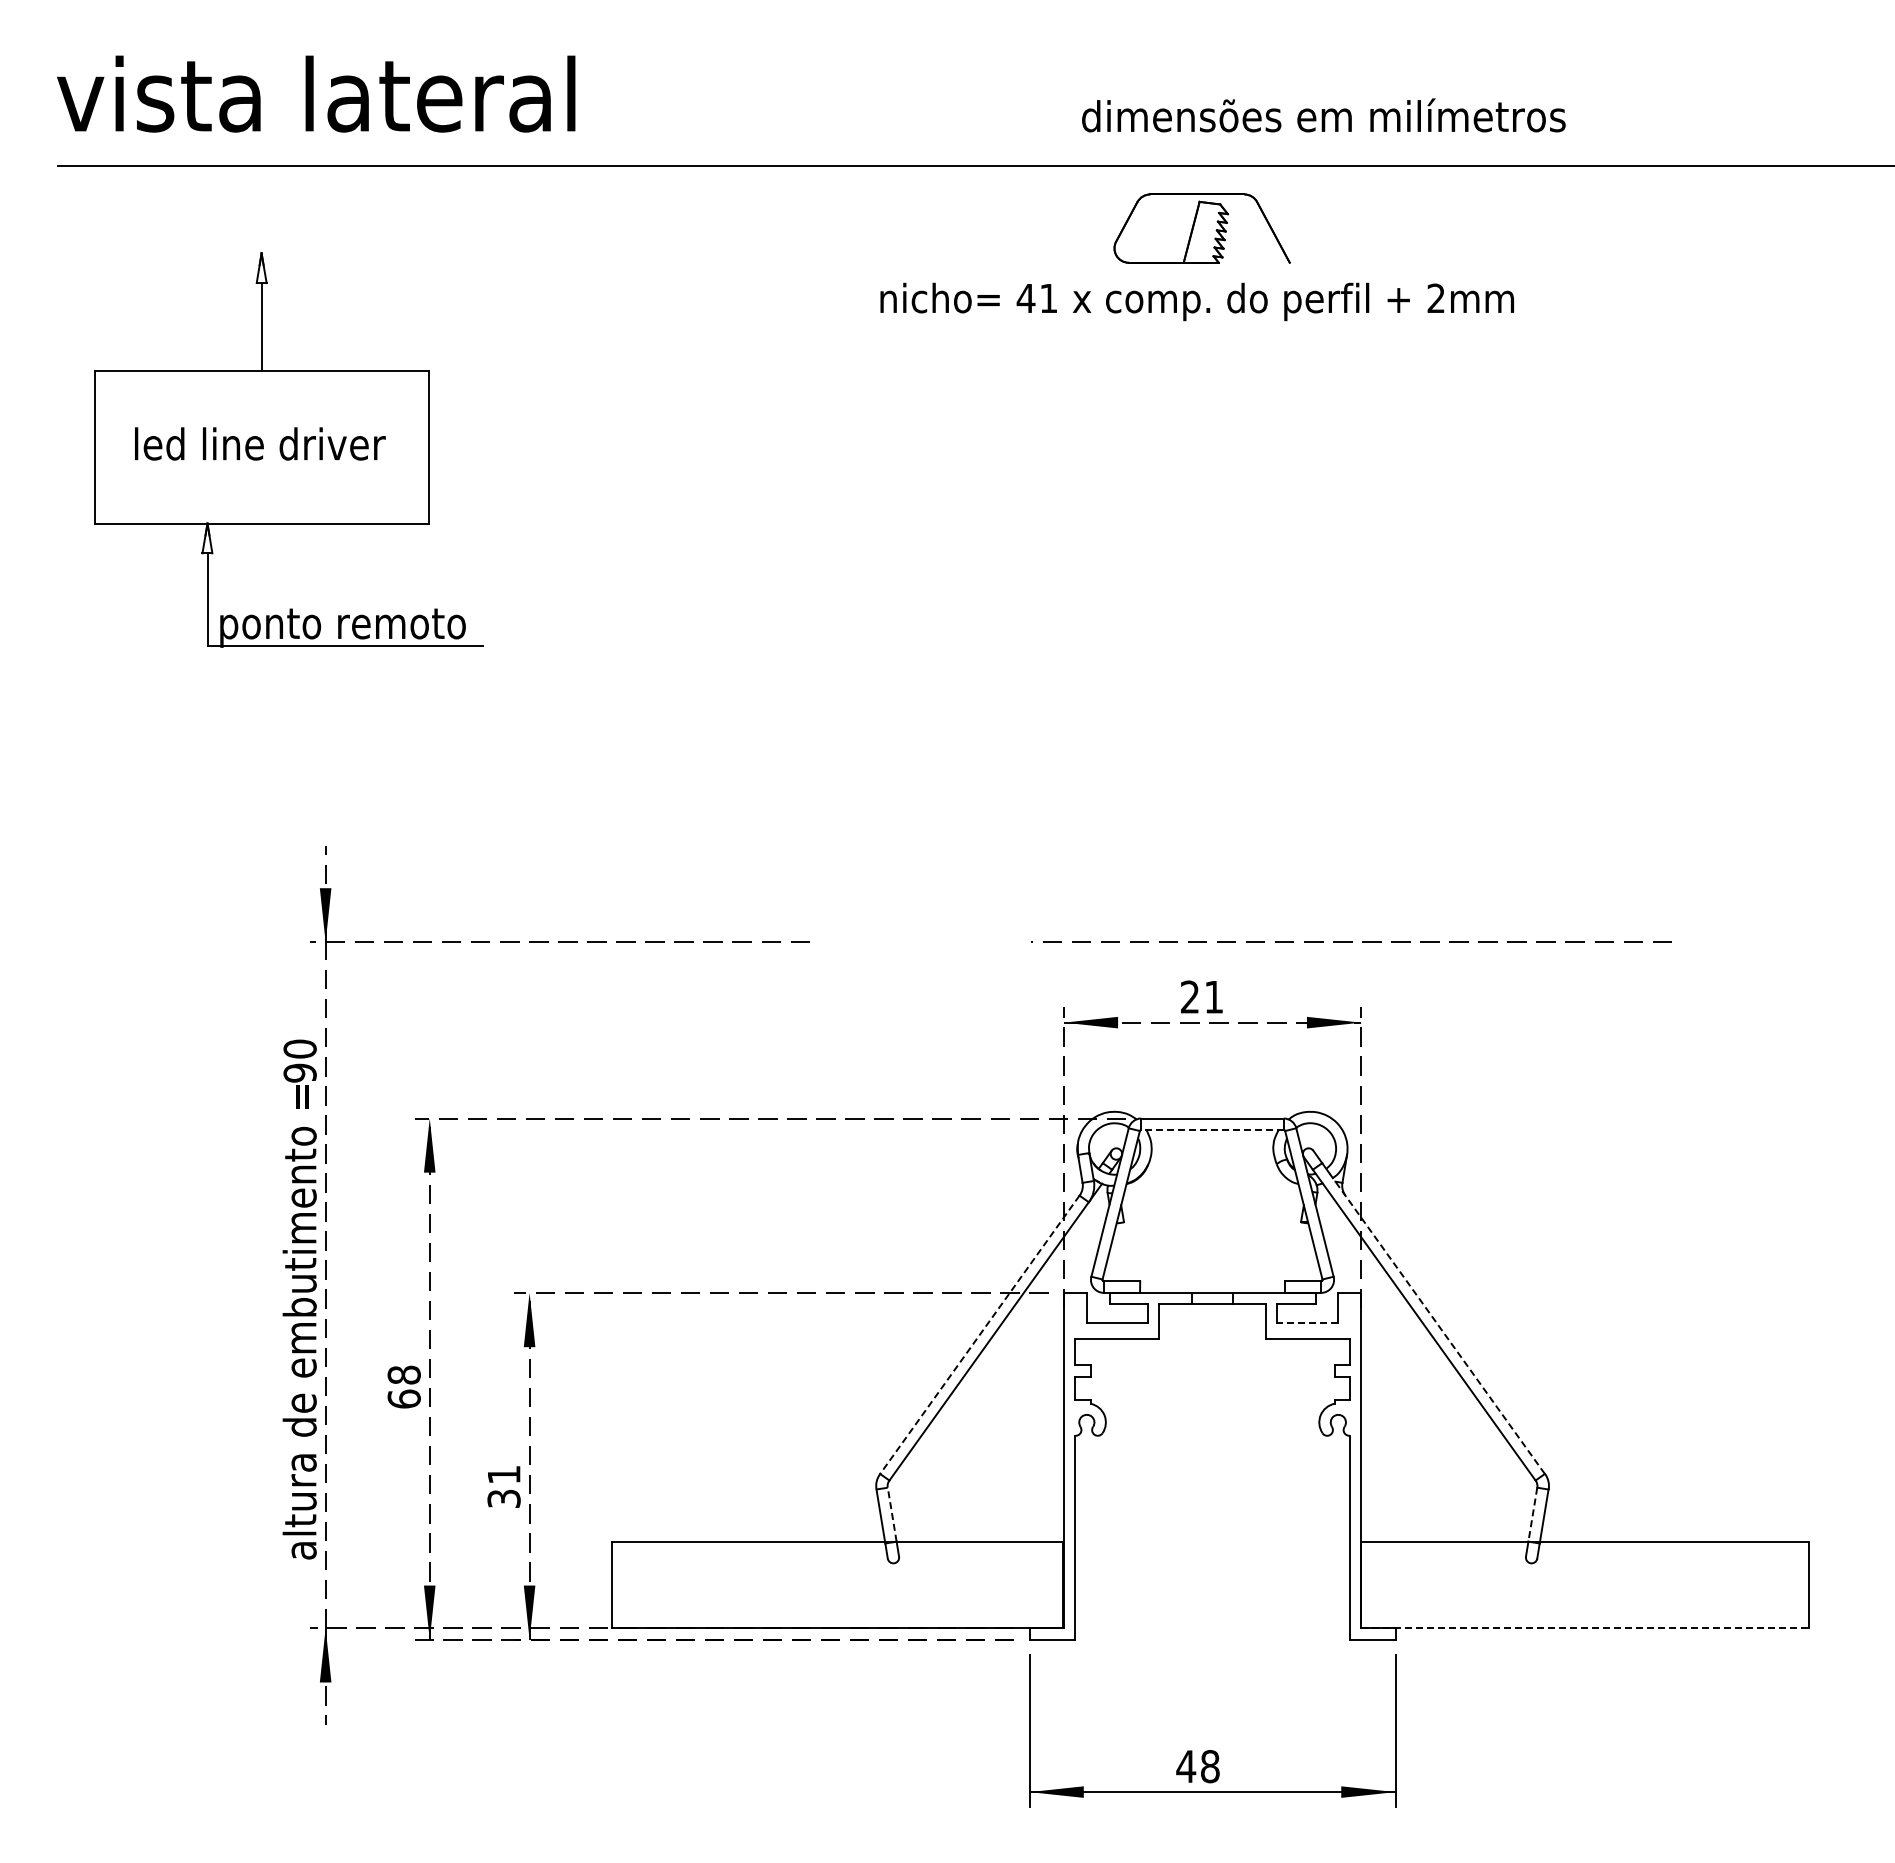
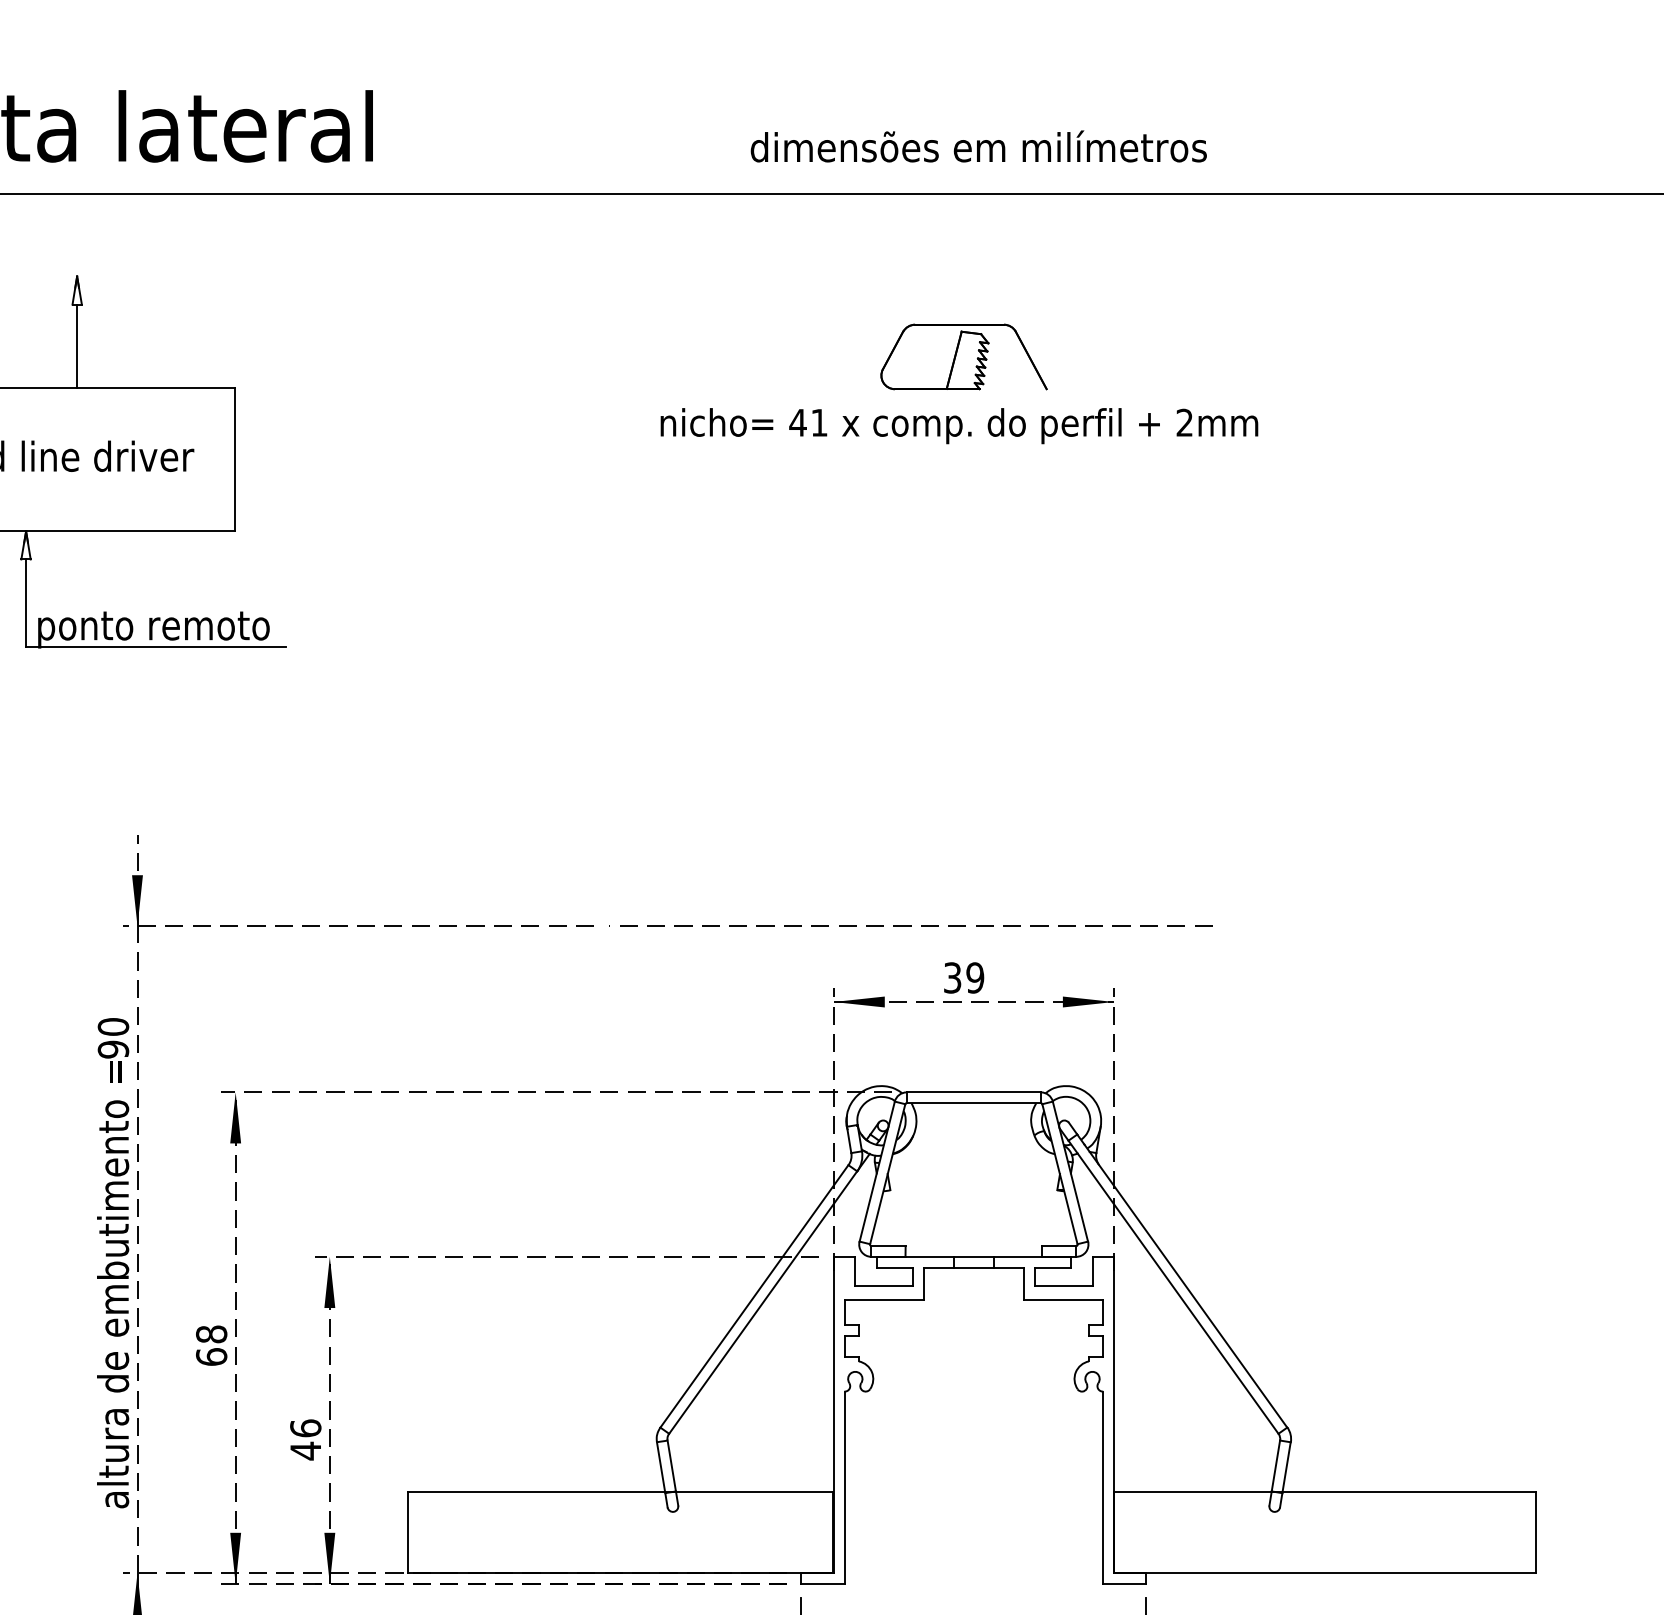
text: (1323, 115) -> (978, 146), moved
part: (1196, 257) -> (958, 384), moved
line: (1351, 941) -> (910, 925), moved
text: (1202, 996) -> (964, 977), 21 -> 39
line: (1212, 1129) -> (973, 1102), dashed -> solid
line: (1307, 1323) -> (1063, 1285), dashed -> solid
line: (1437, 1323) -> (1185, 1285), dashed -> solid
line: (979, 1335) -> (754, 1297), dashed -> solid
text: (503, 1486) -> (305, 1439), 31 -> 46
line: (892, 1514) -> (672, 1465), dashed -> solid
line: (1532, 1515) -> (1275, 1466), dashed -> solid
line: (1585, 1628) -> (1325, 1573), dashed -> solid

